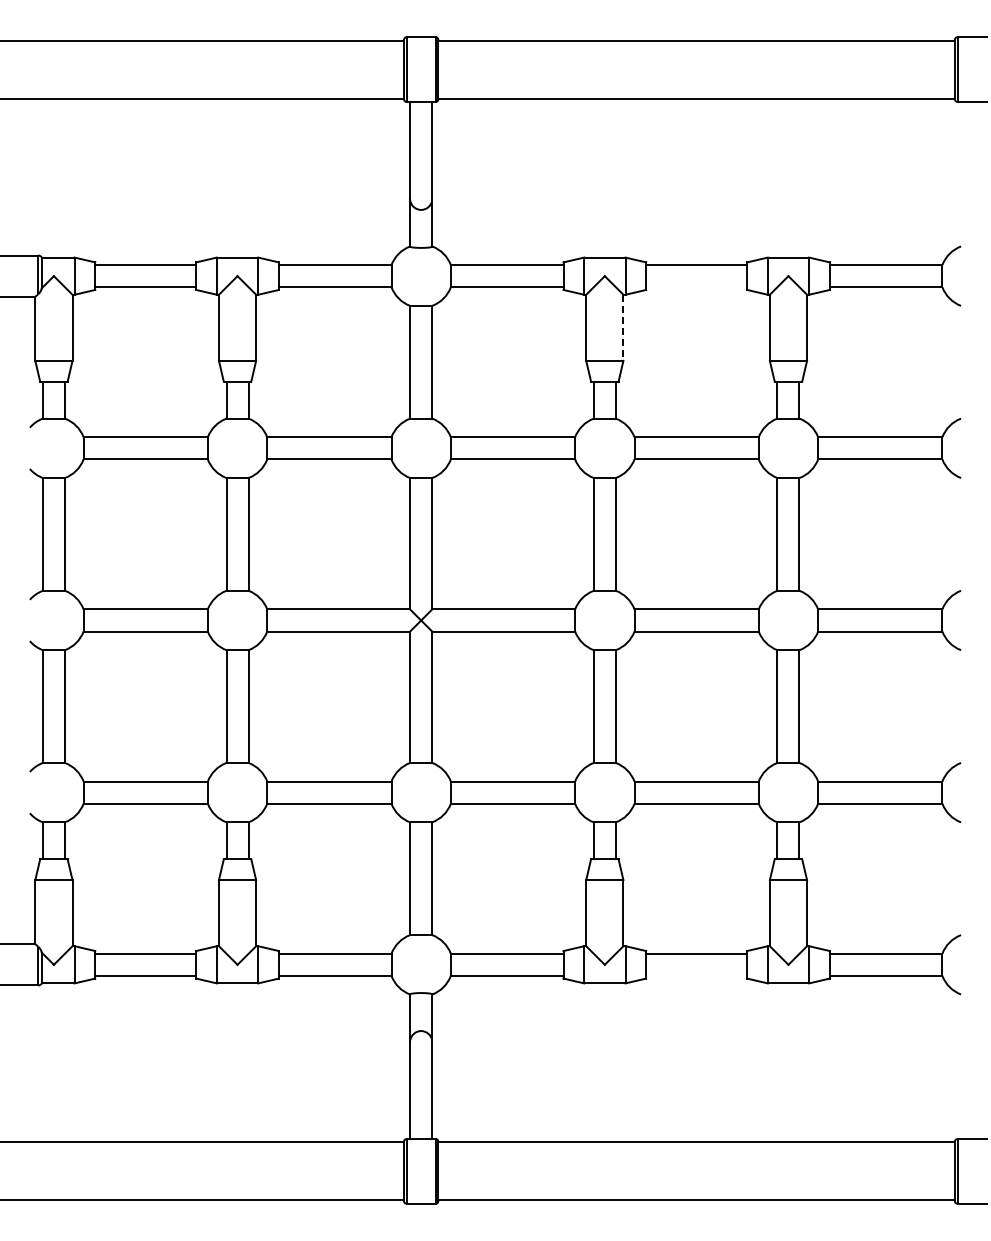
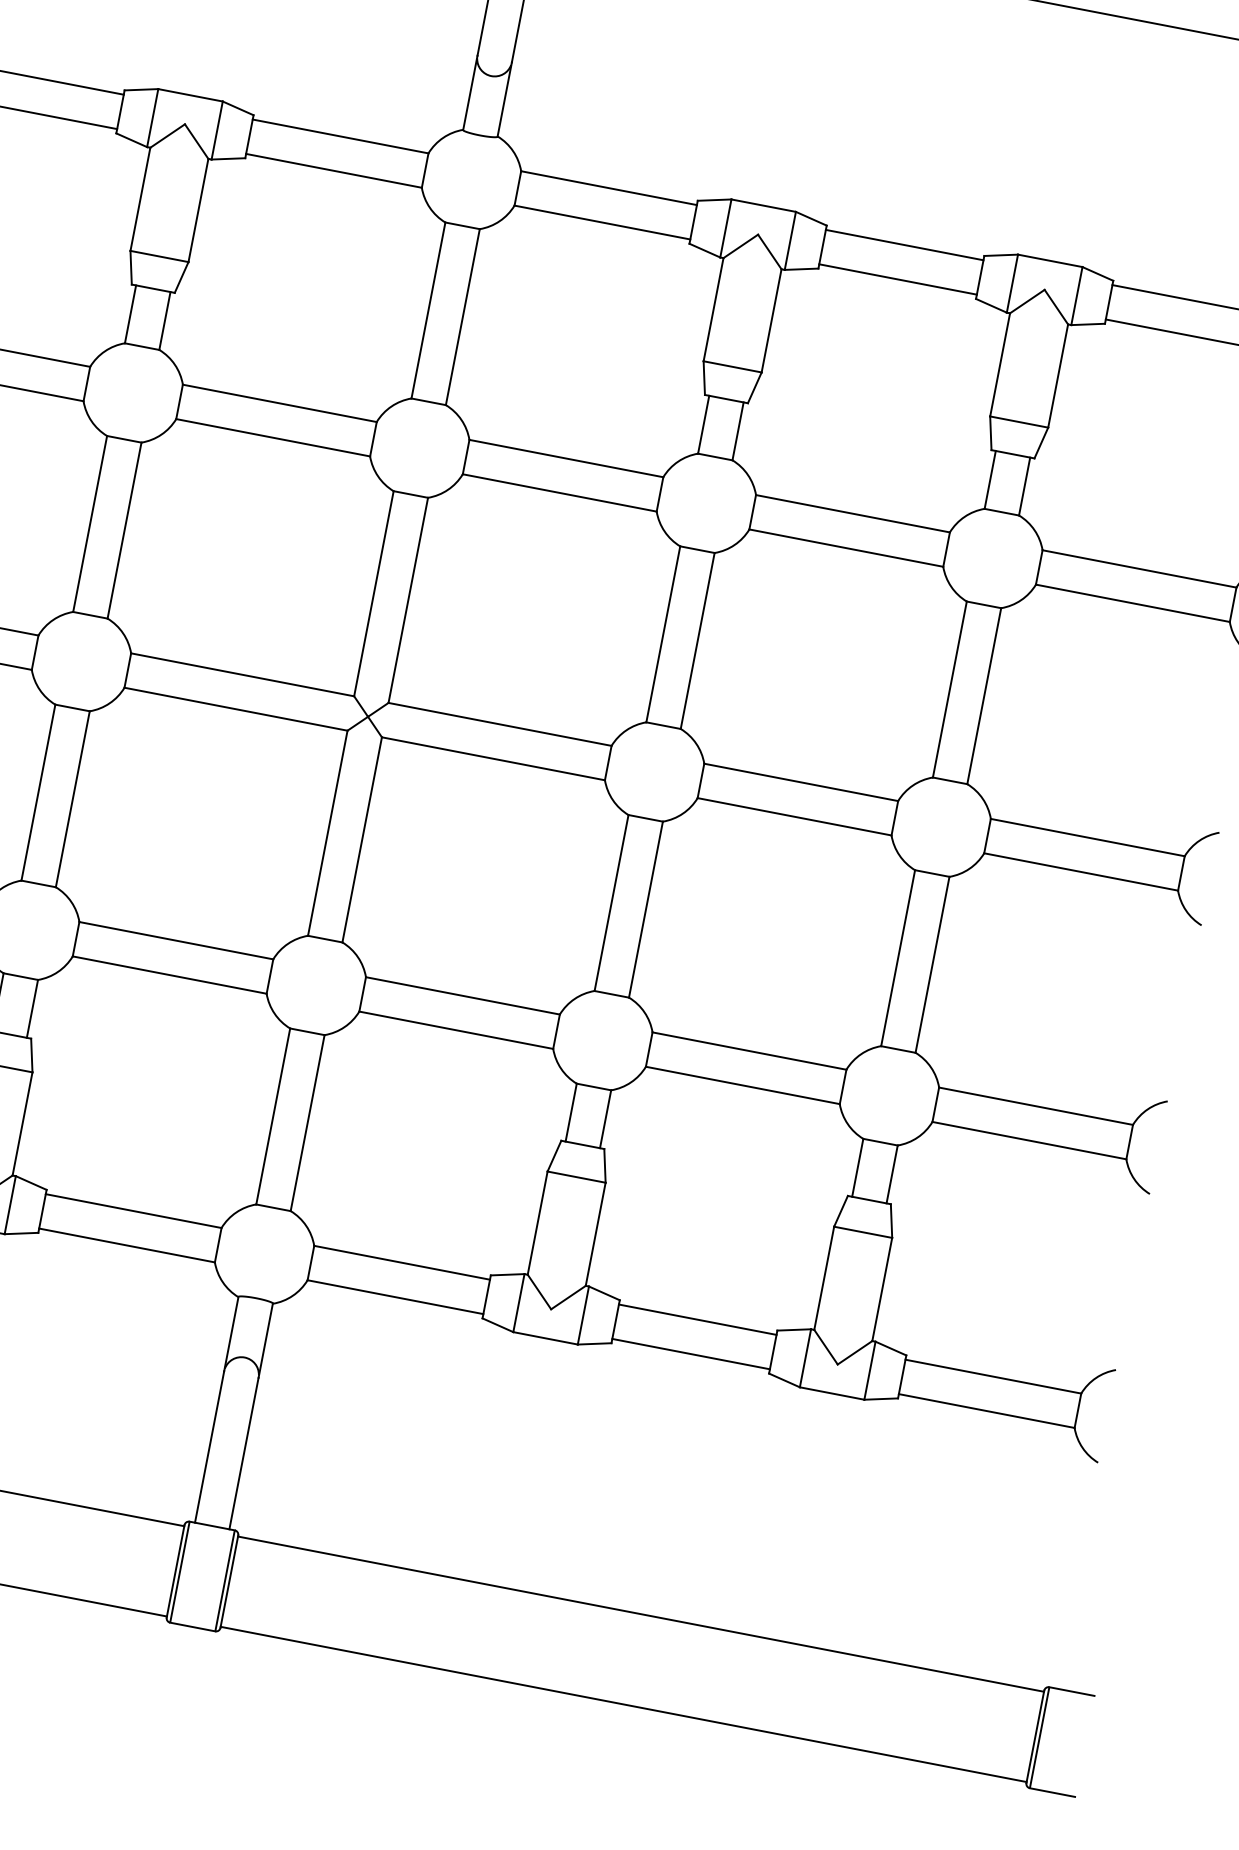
line: (696, 287) -> (897, 279), added
line: (623, 328) -> (771, 321), dashed -> solid
line: (696, 975) -> (690, 1353), added

